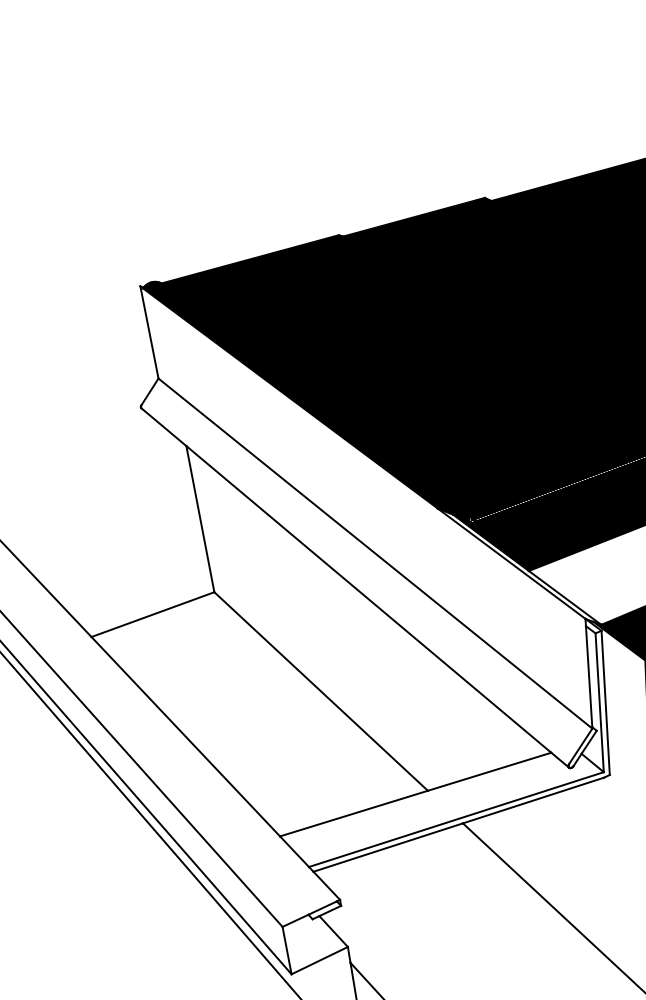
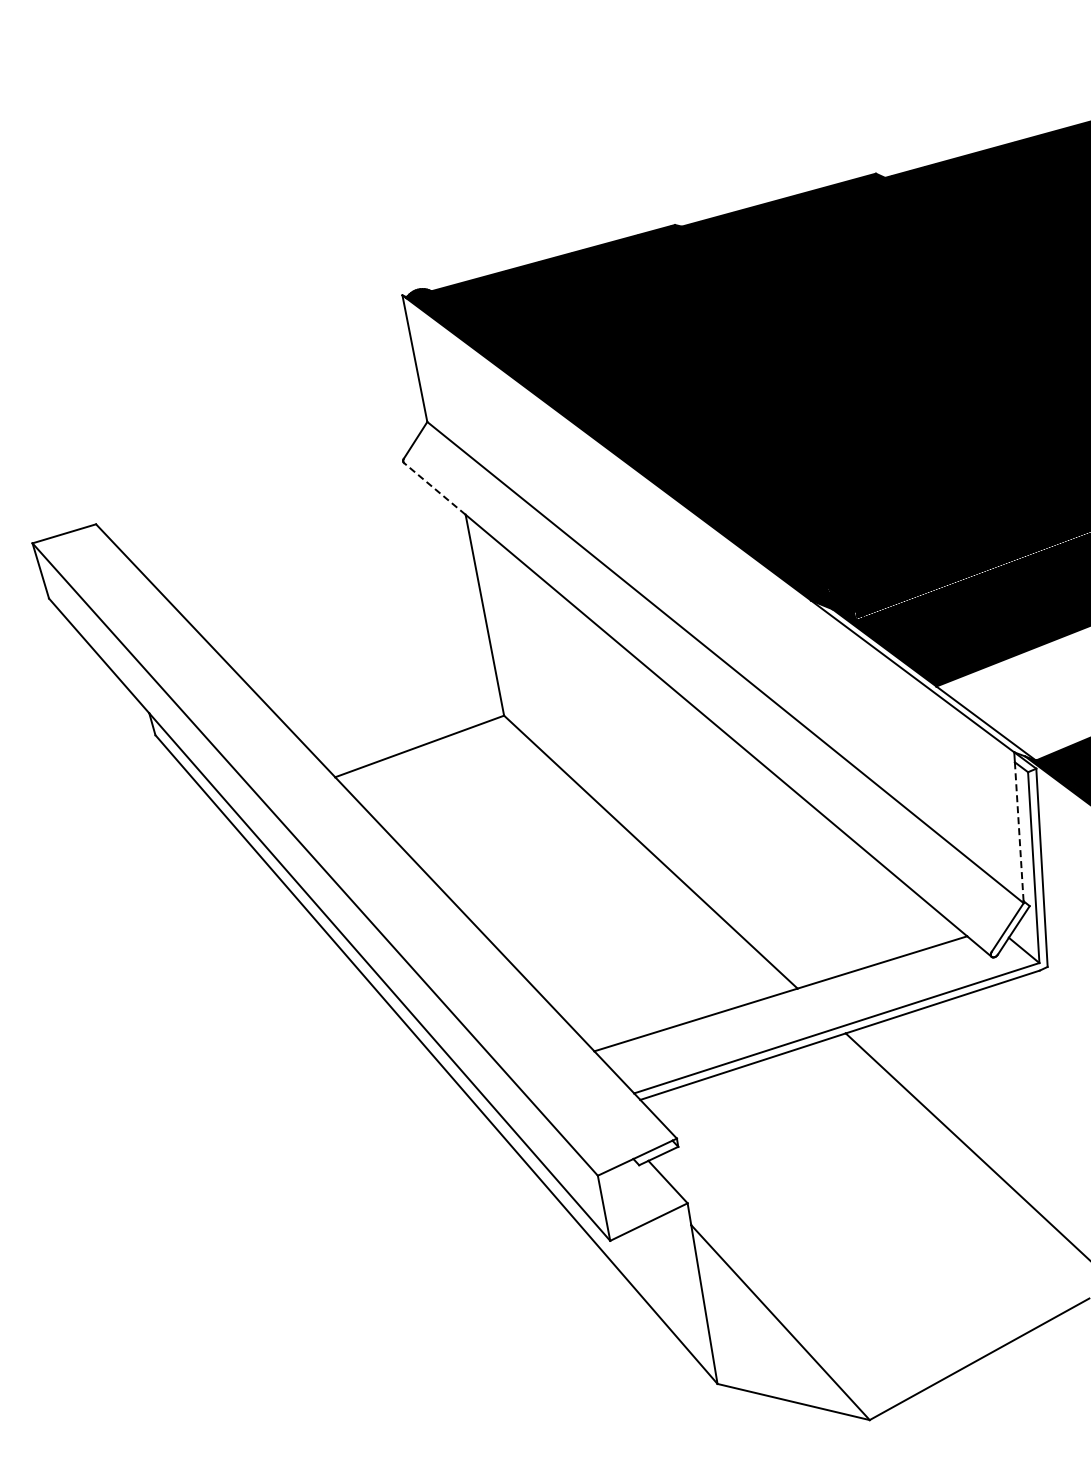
line: (163, 426) -> (434, 488), solid -> dashed
line: (589, 676) -> (1019, 831), solid -> dashed

